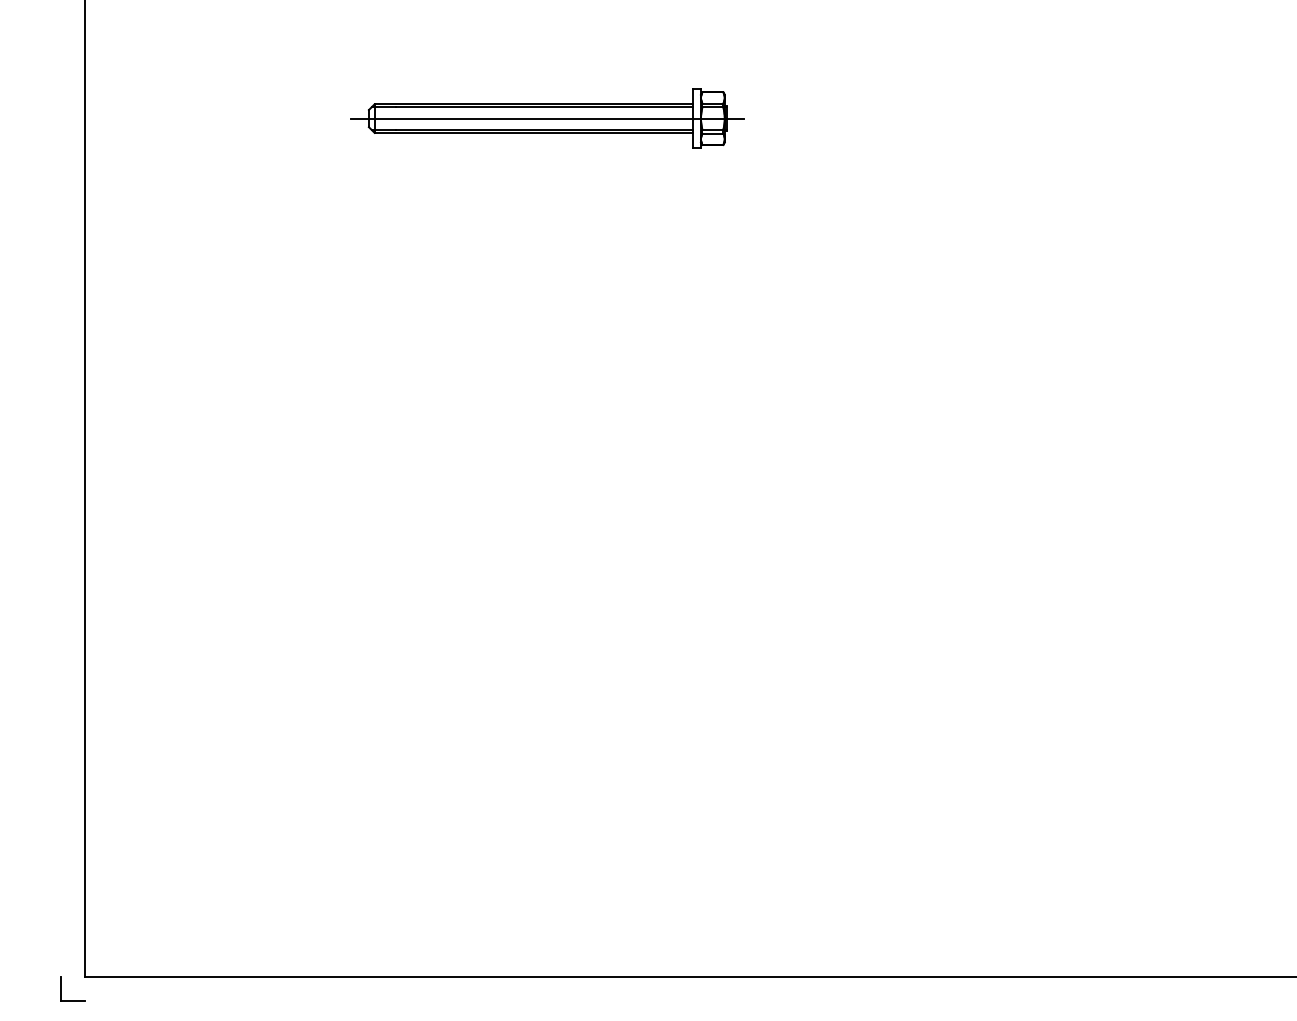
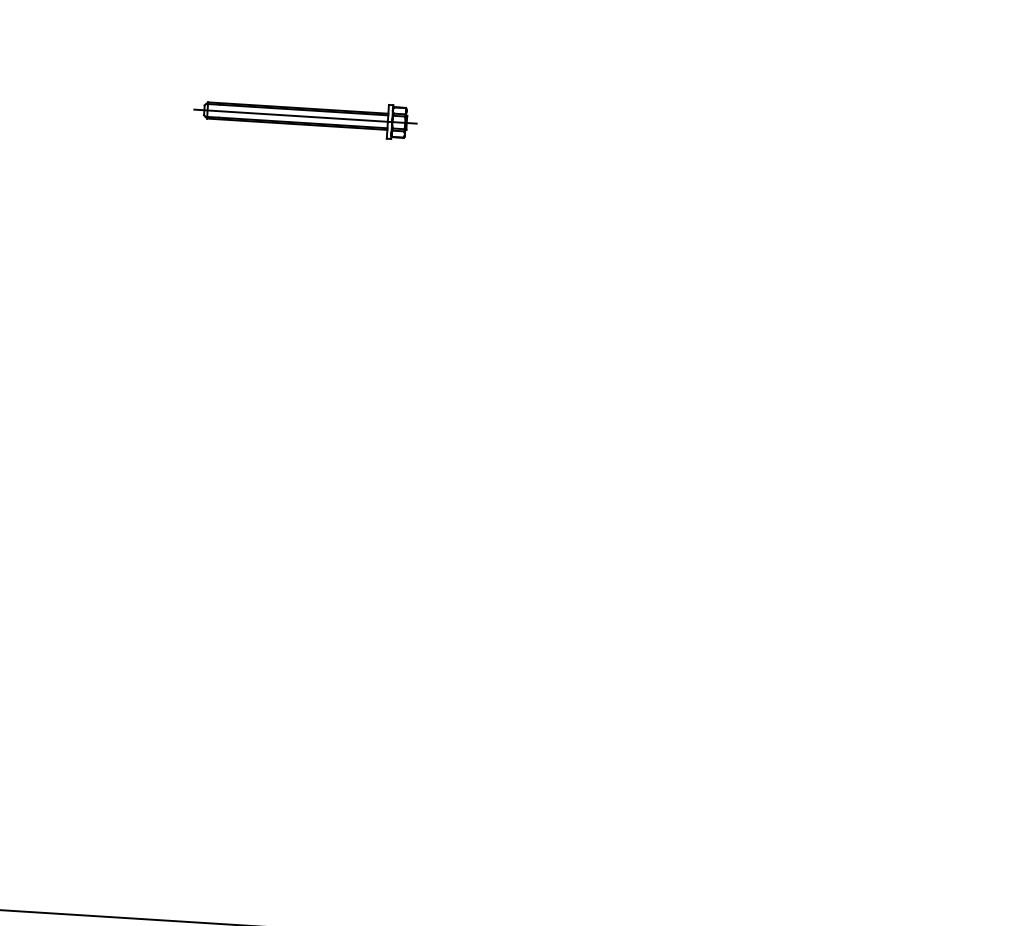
part: (547, 118) -> (305, 116), size x0.6

